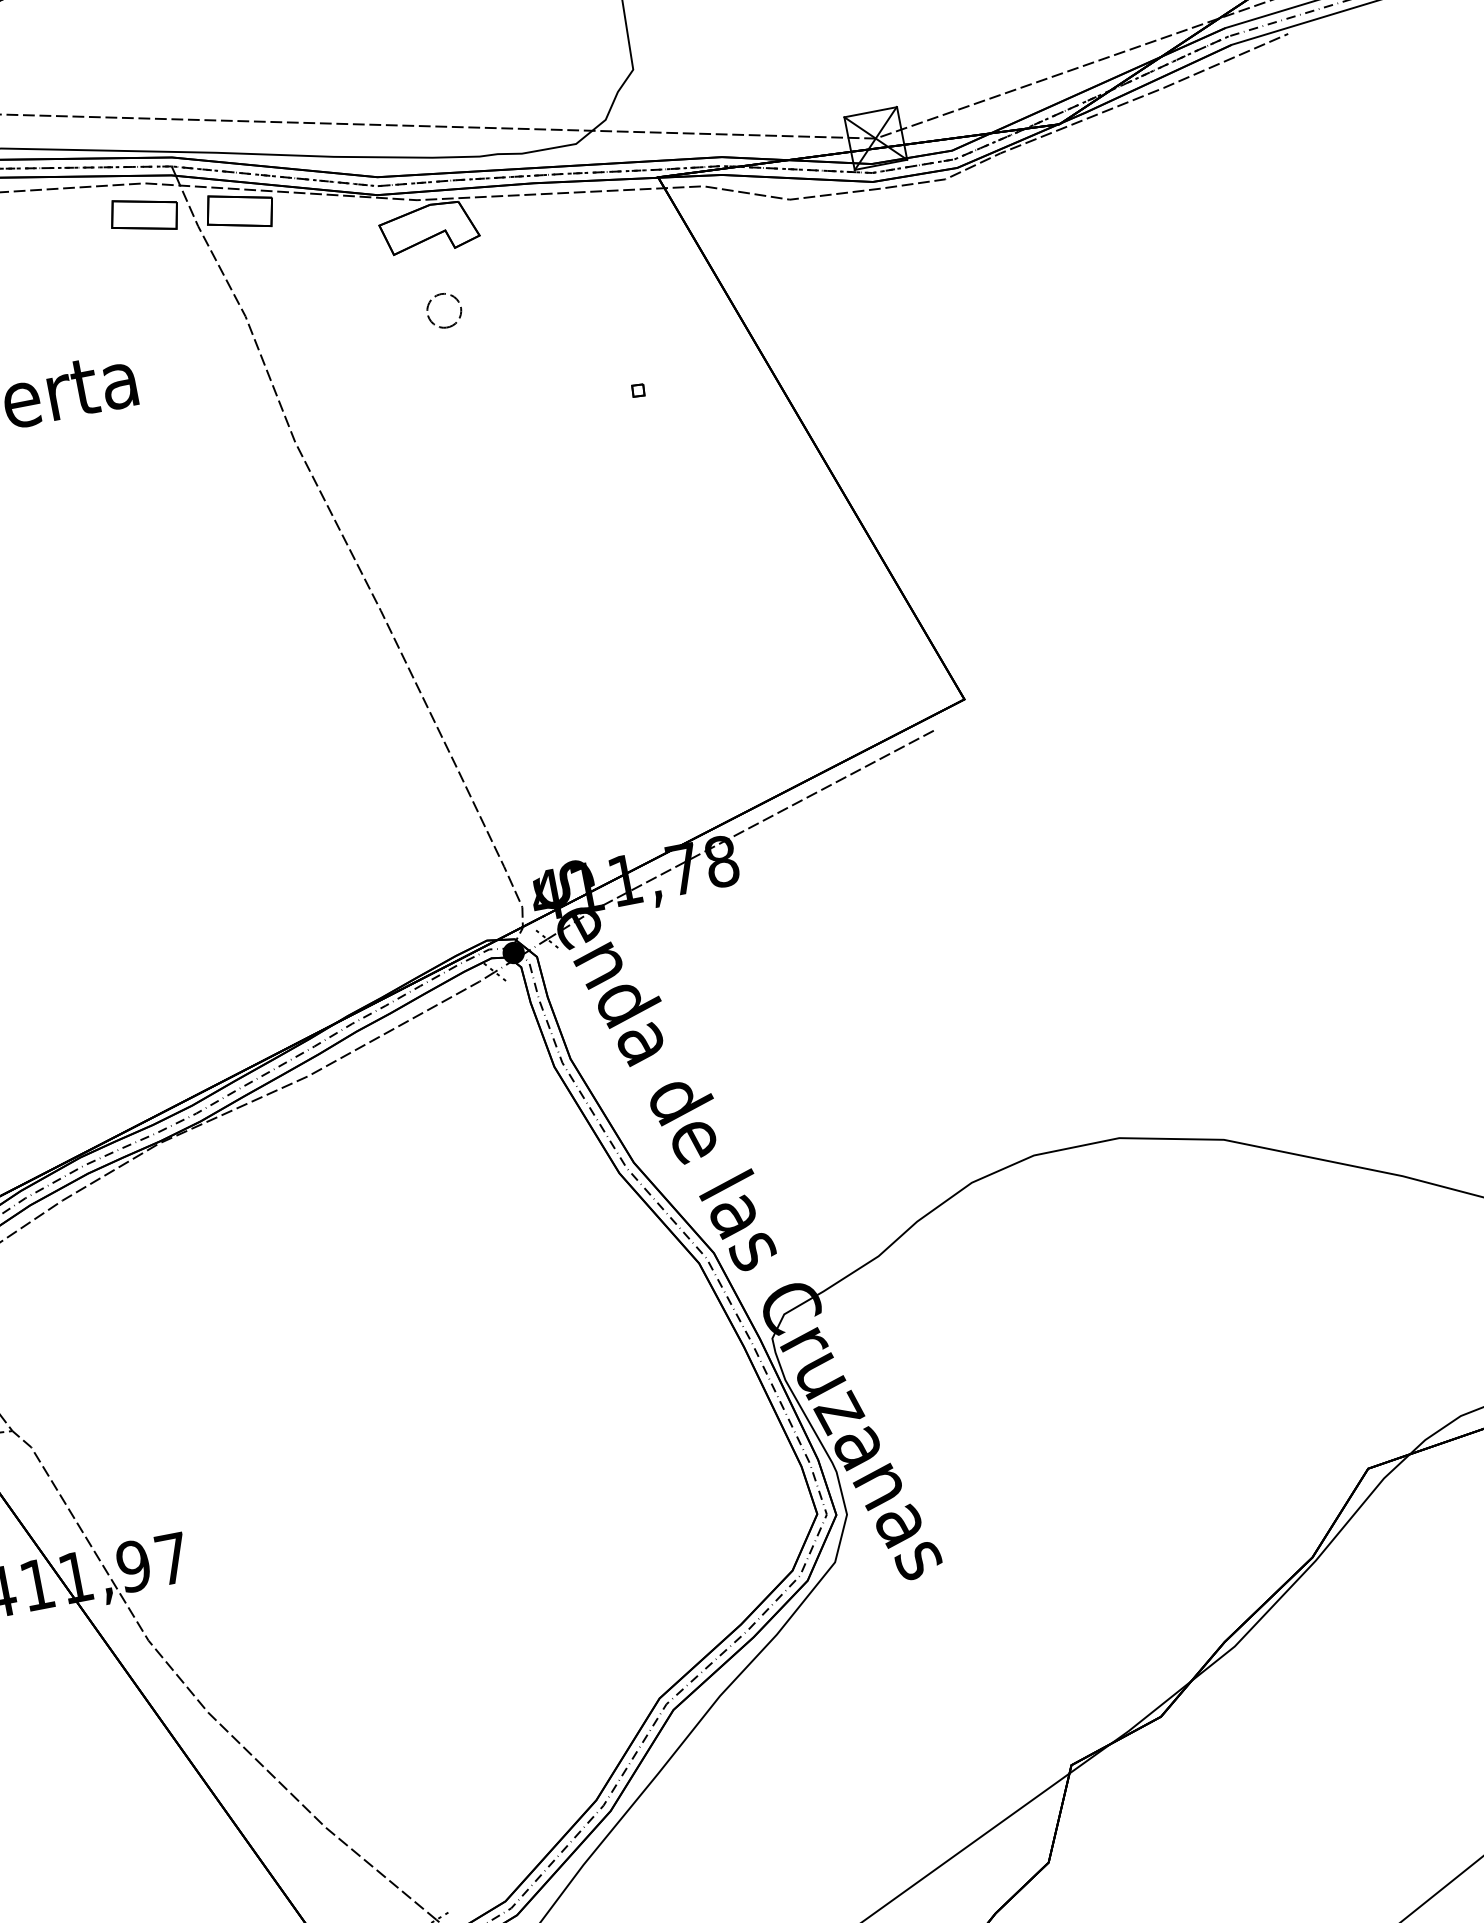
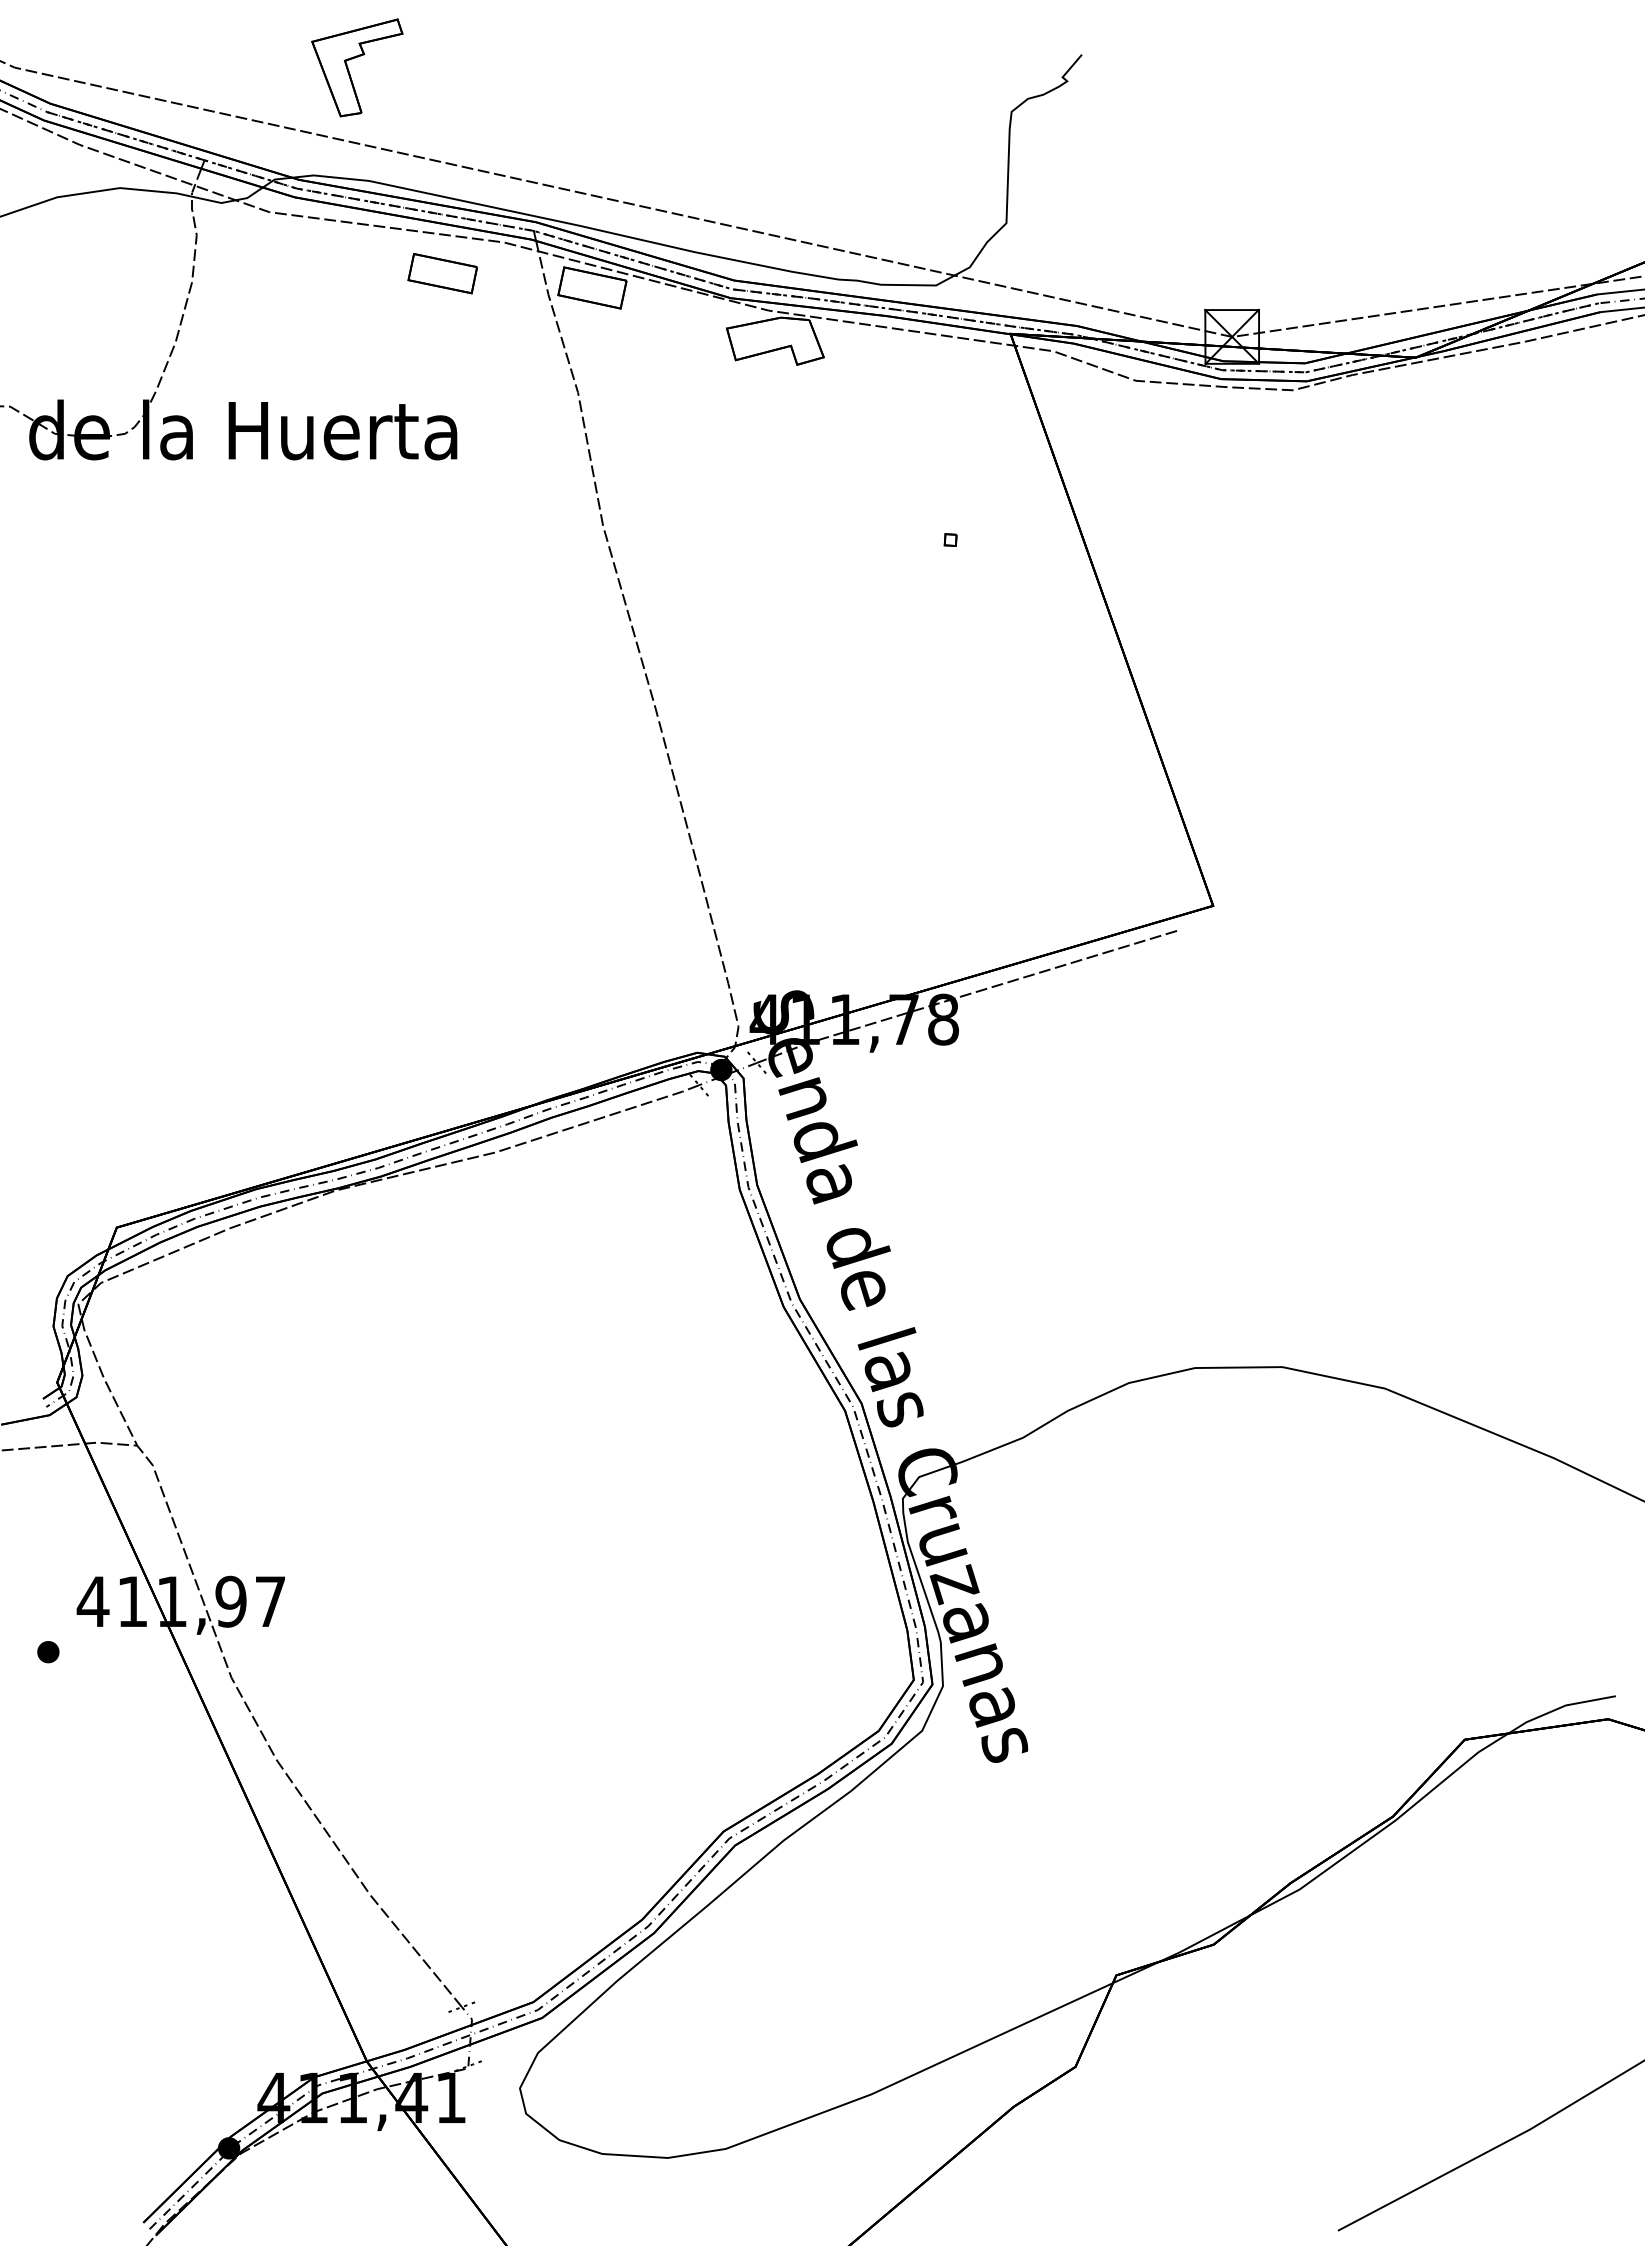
part: (144, 214) -> (442, 273), moved
part: (437, 296) -> (770, 409), removed

